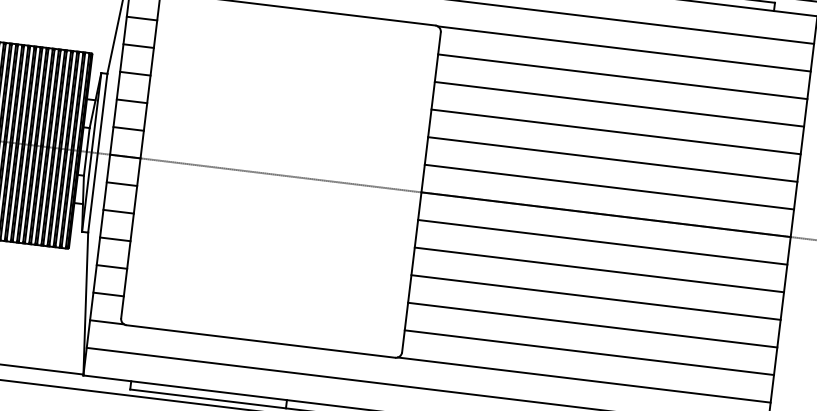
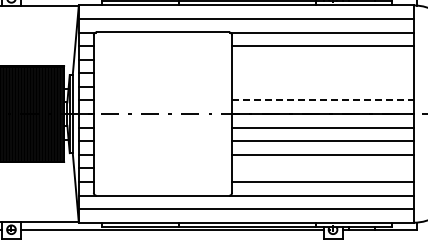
line: (618, 103) -> (322, 59), removed
line: (615, 132) -> (322, 73), removed
line: (612, 158) -> (322, 86), removed
line: (608, 187) -> (322, 100), solid -> dashed
line: (591, 325) -> (322, 168), removed

